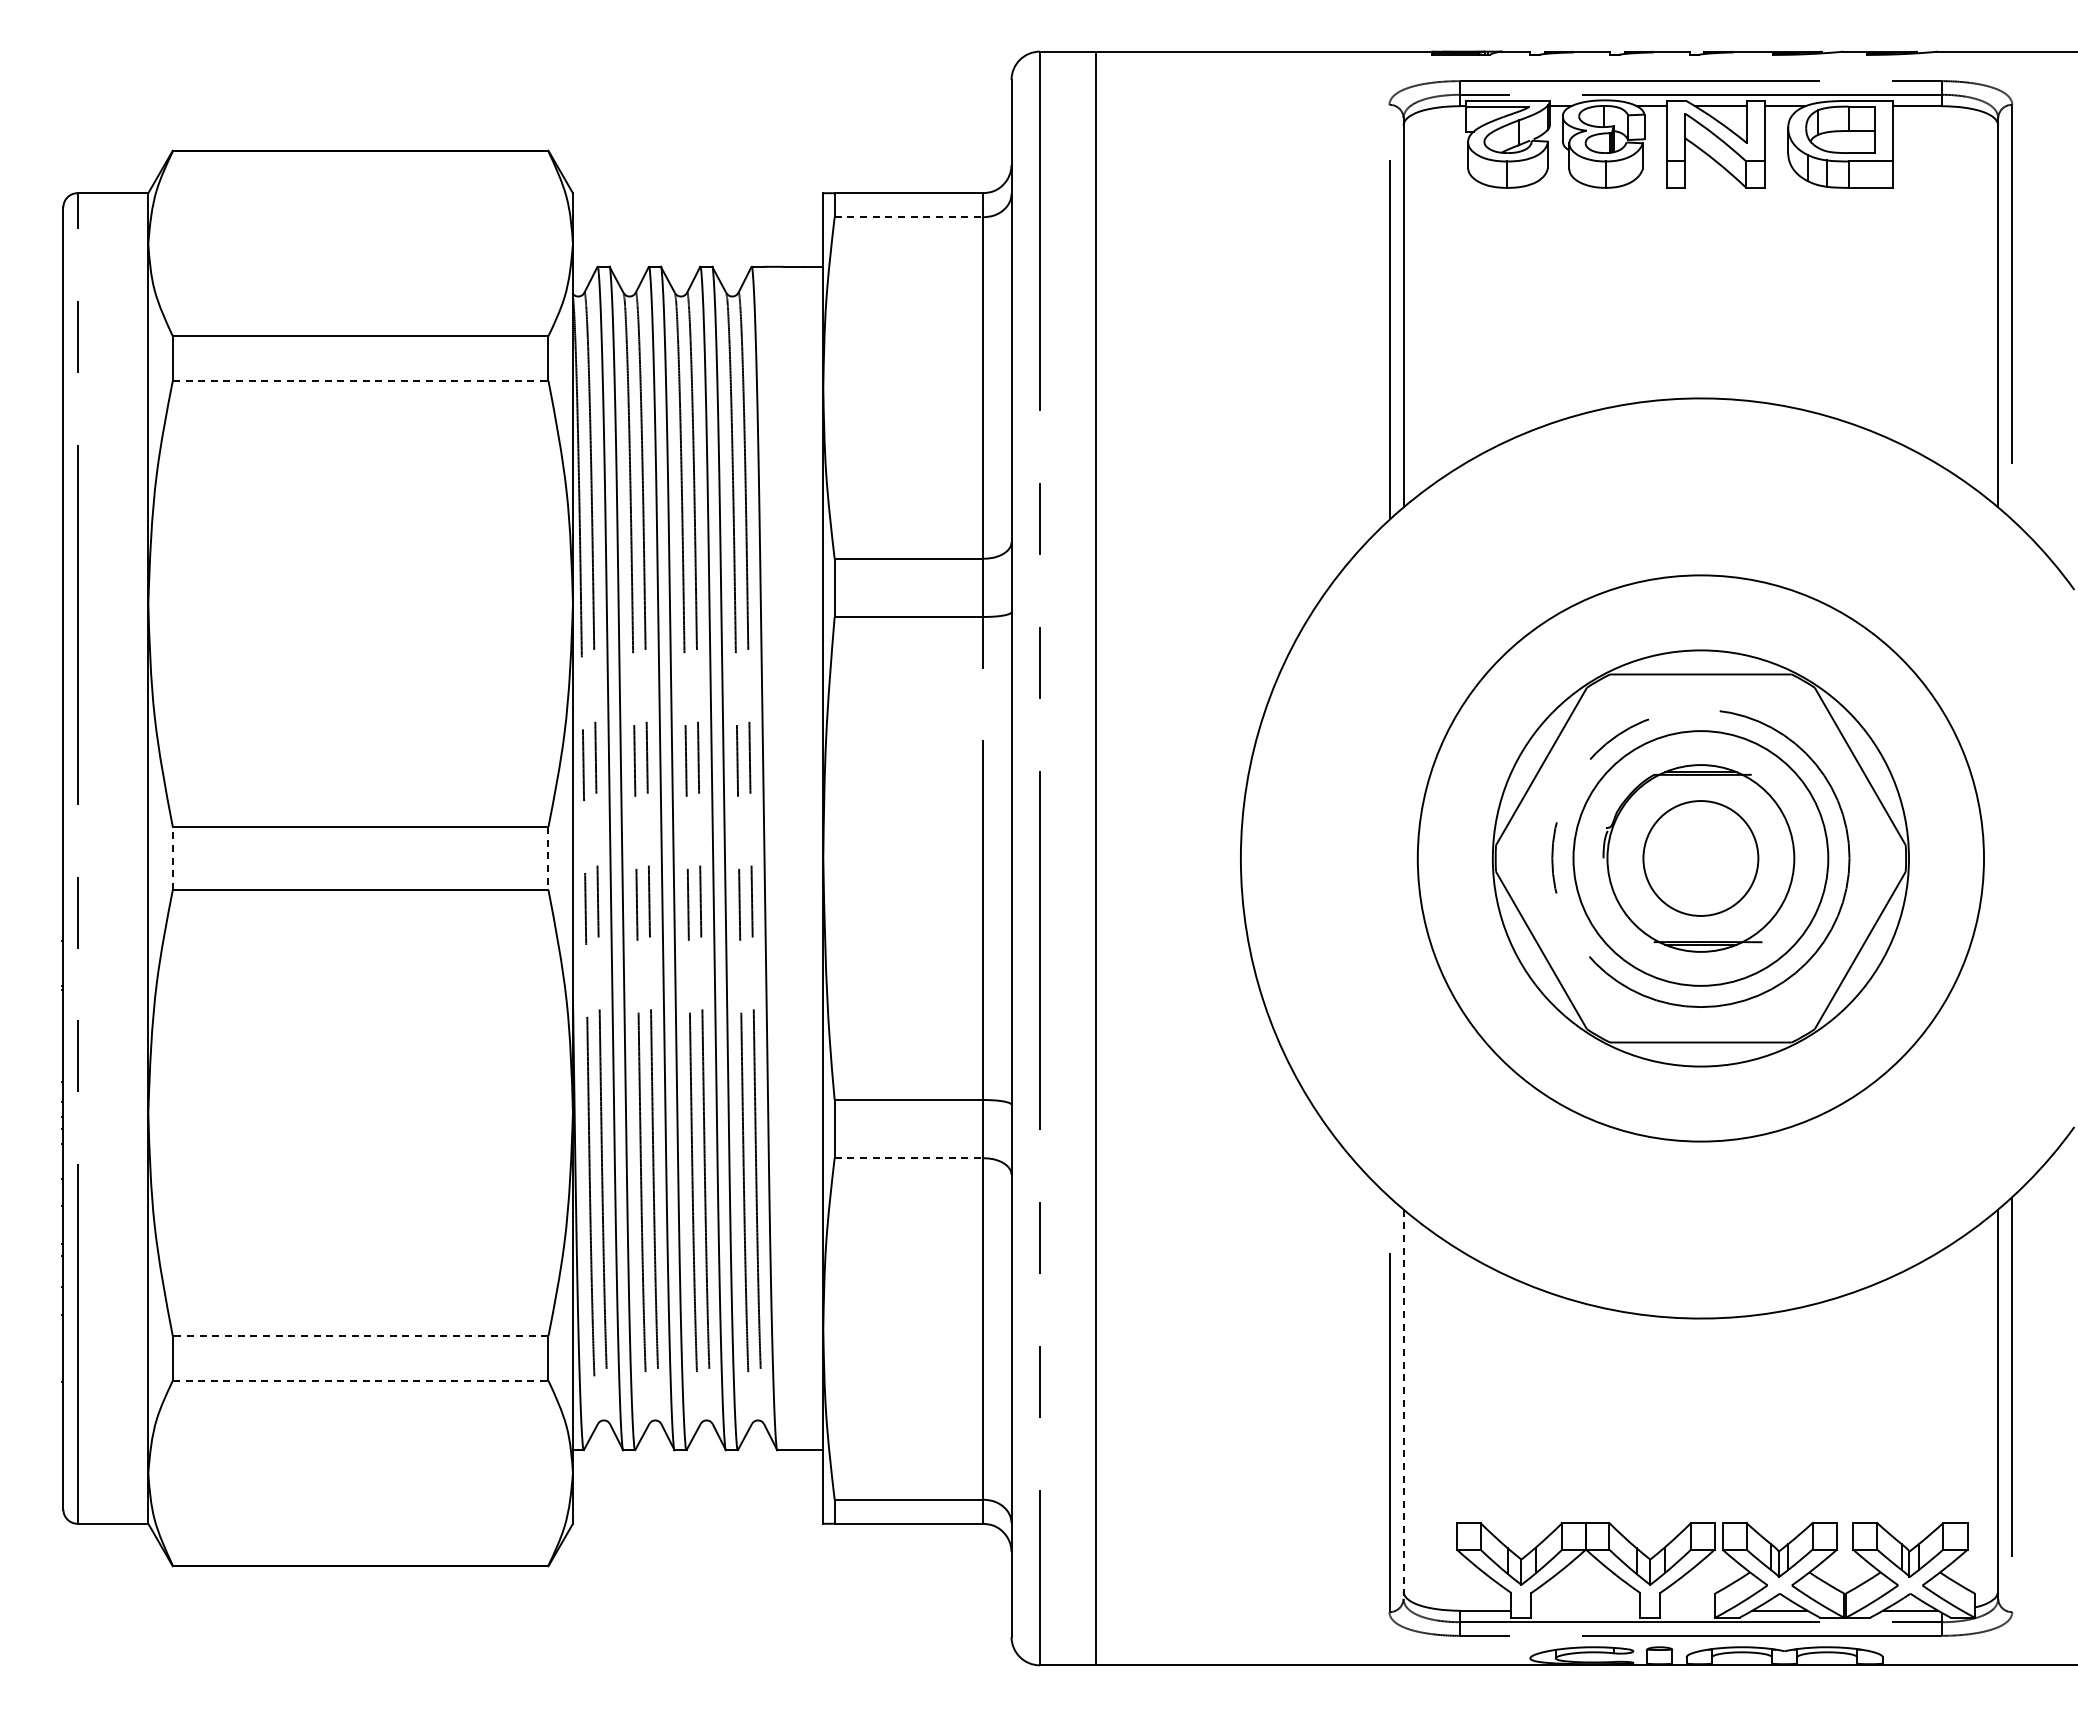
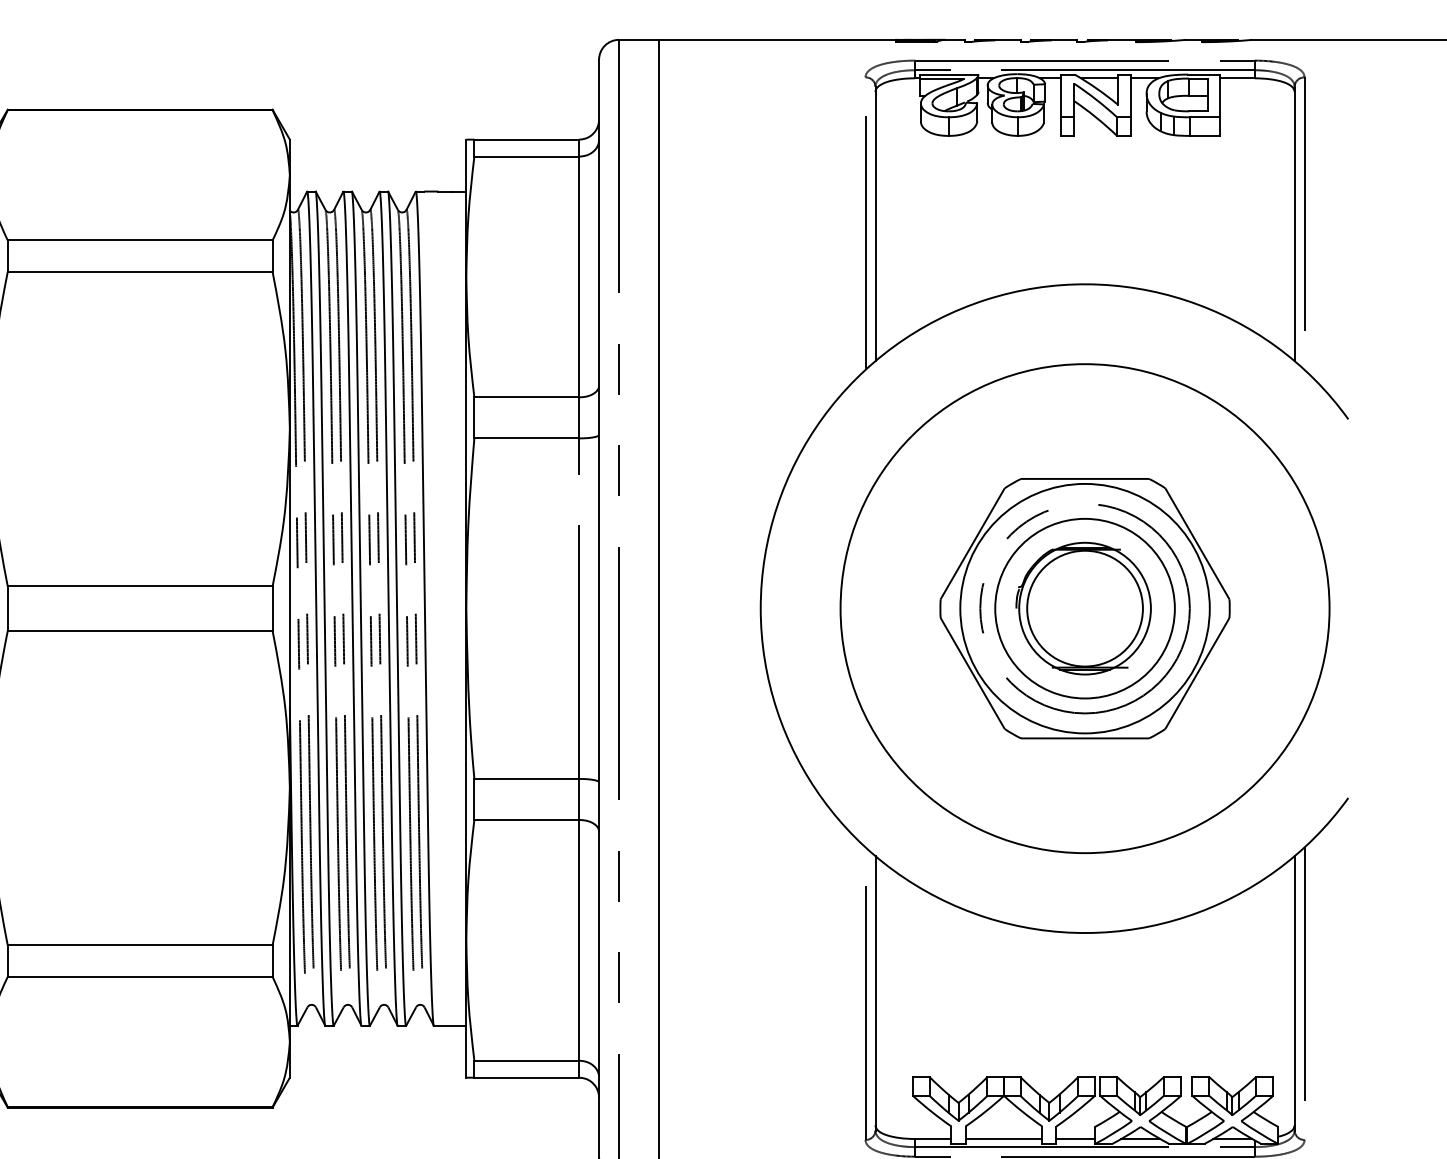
line: (909, 217) -> (527, 156), dashed -> solid
line: (360, 380) -> (140, 271), dashed -> solid
line: (172, 858) -> (7, 608), dashed -> solid
line: (548, 858) -> (272, 608), dashed -> solid
circle: (1700, 858) -> (1084, 608), size x0.62
circle: (1700, 858) -> (1084, 608), size x1.43
circle: (1700, 858) -> (1084, 608), size x1.67
line: (909, 1158) -> (527, 820), dashed -> solid
line: (360, 1336) -> (140, 945), dashed -> solid
line: (360, 1380) -> (140, 976), dashed -> solid
line: (1403, 1404) -> (875, 993), dashed -> solid
line: (1585, 1610) -> (1003, 1138), added
line: (1687, 1610) -> (1075, 1138), added

